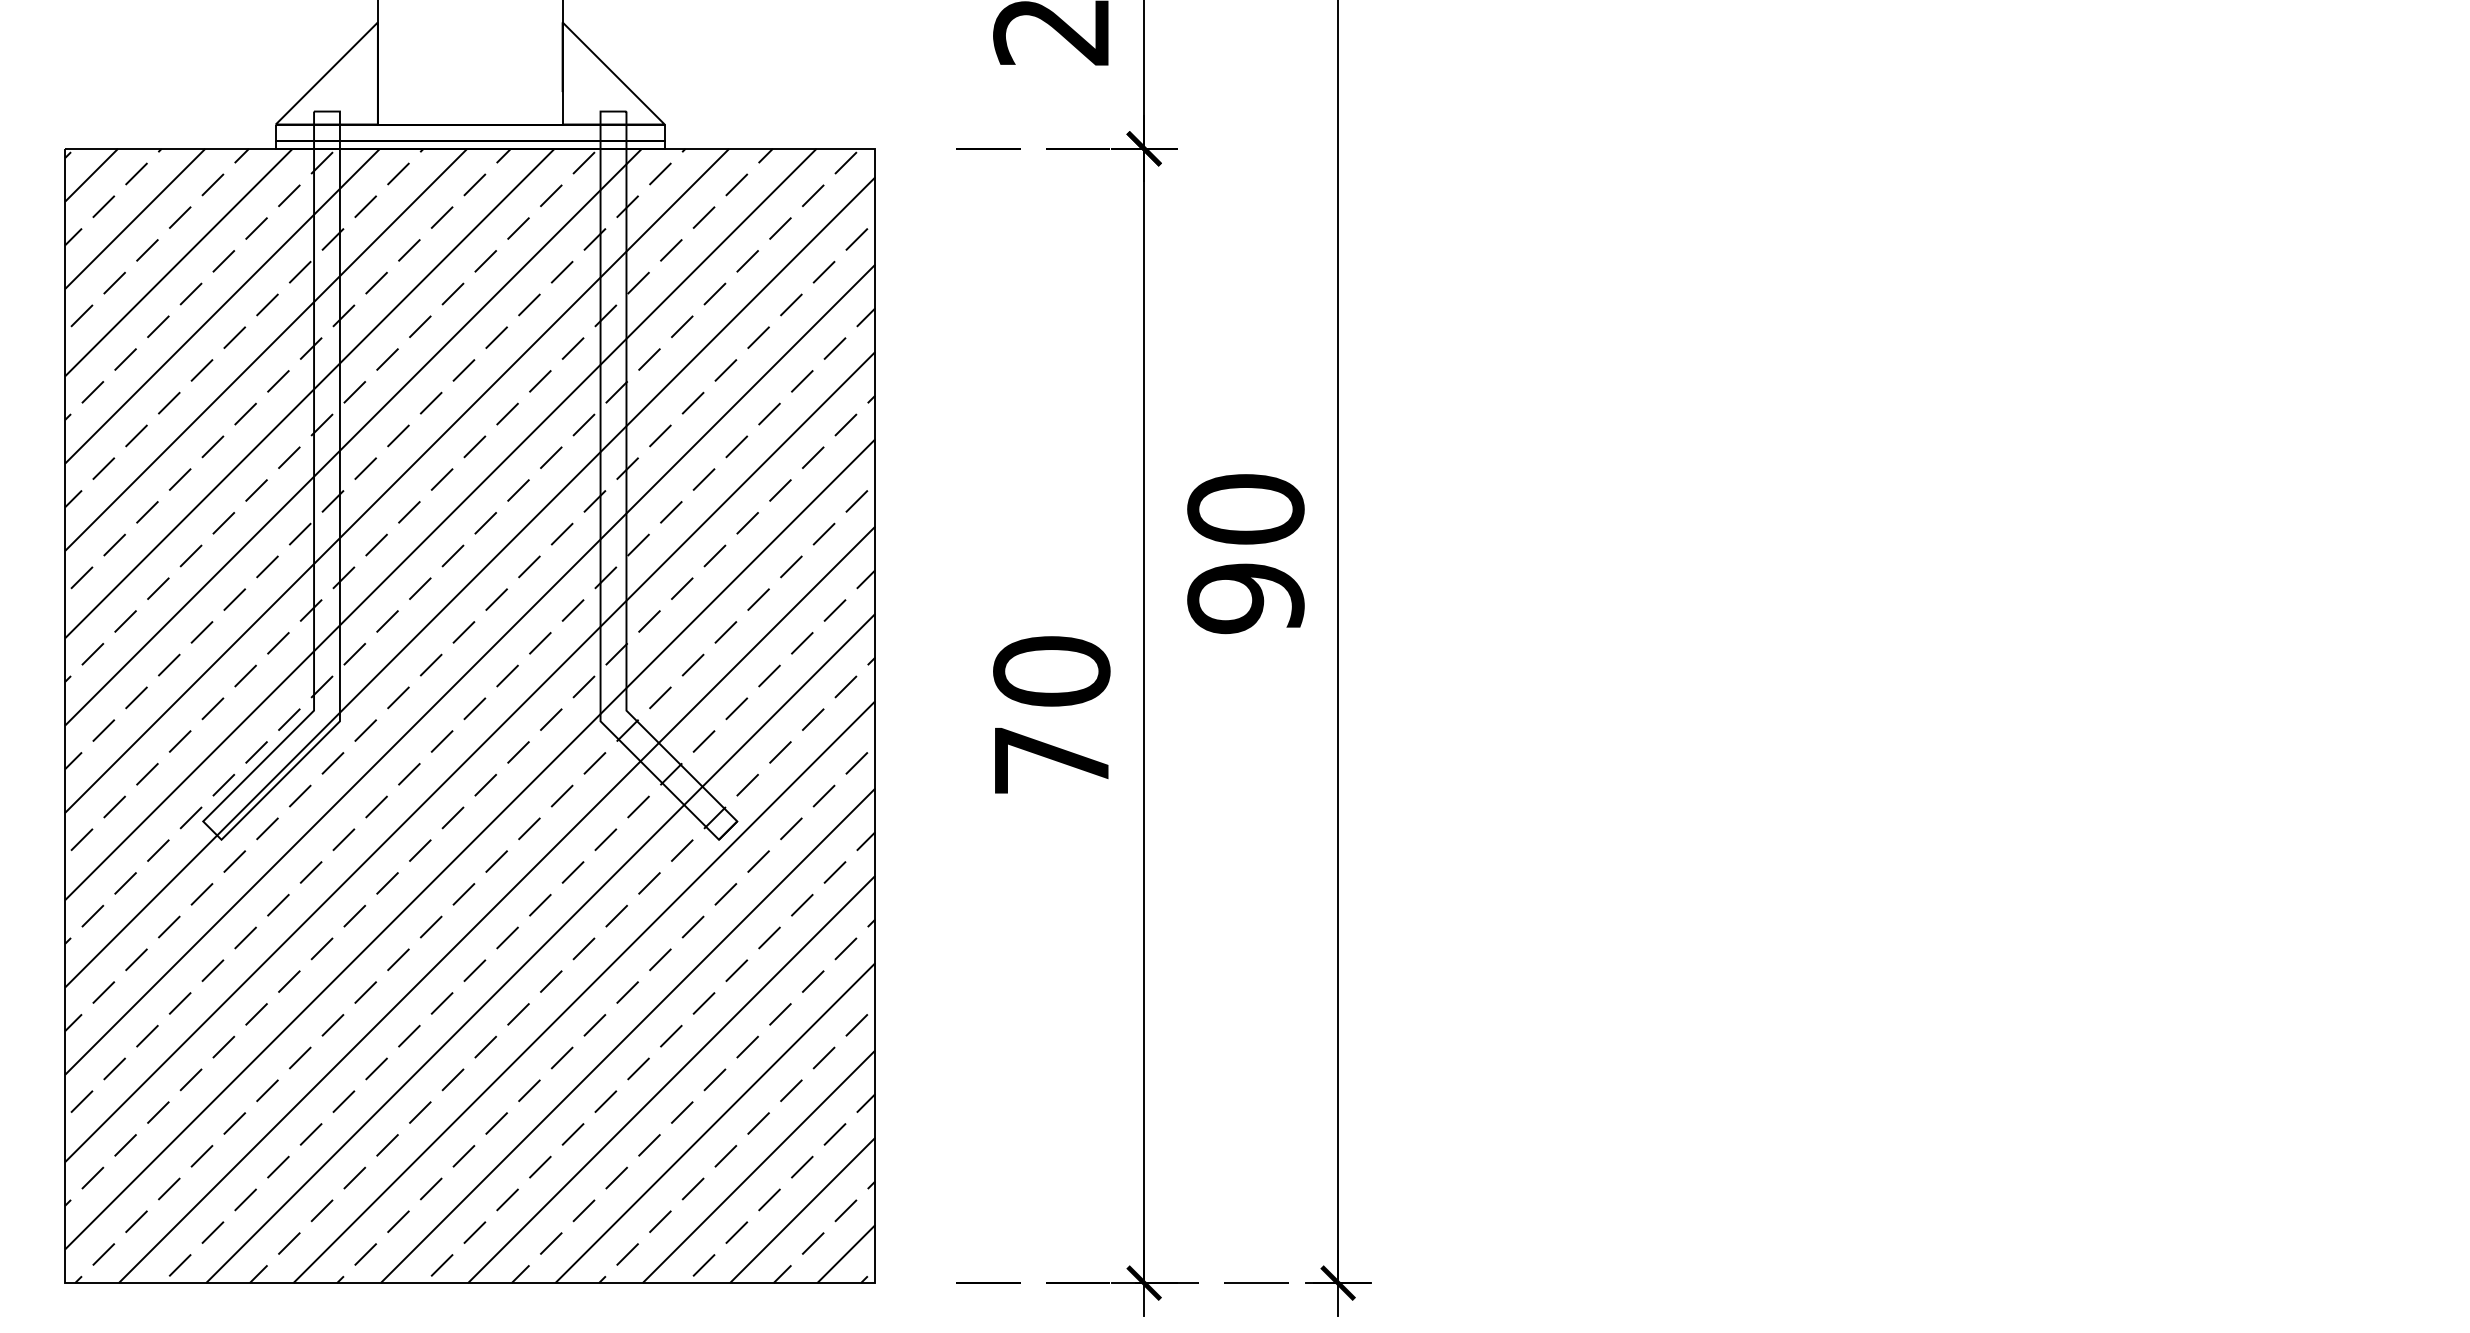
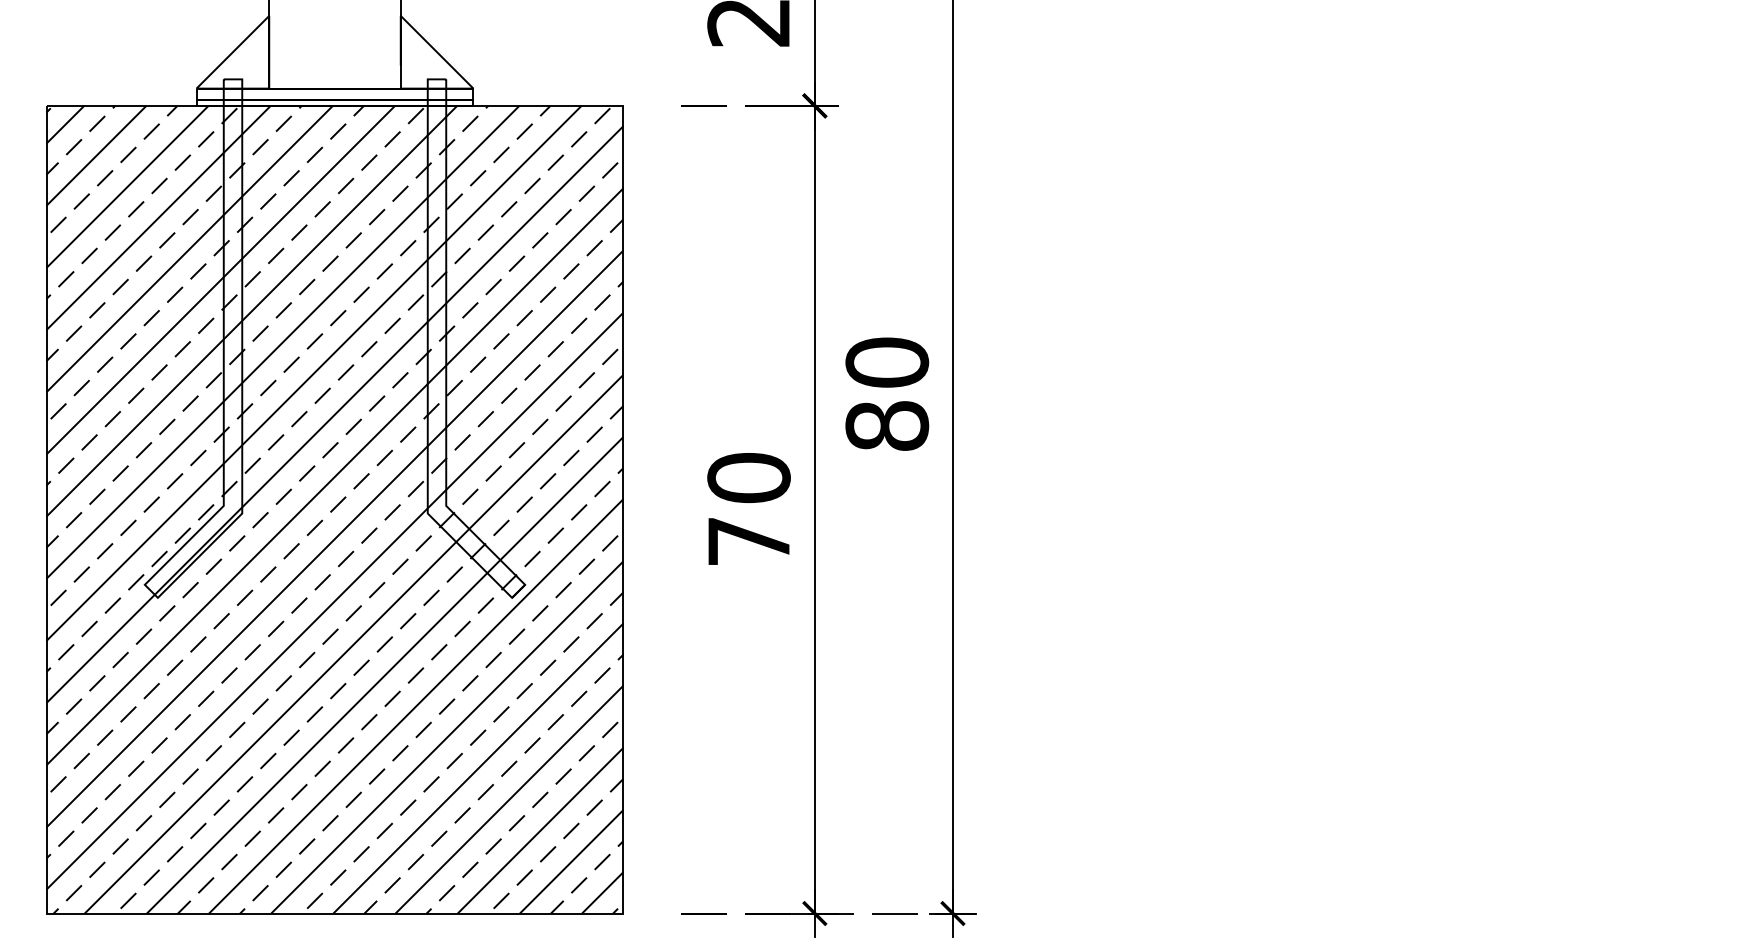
text: (1246, 599) -> (887, 426), 90 -> 80

